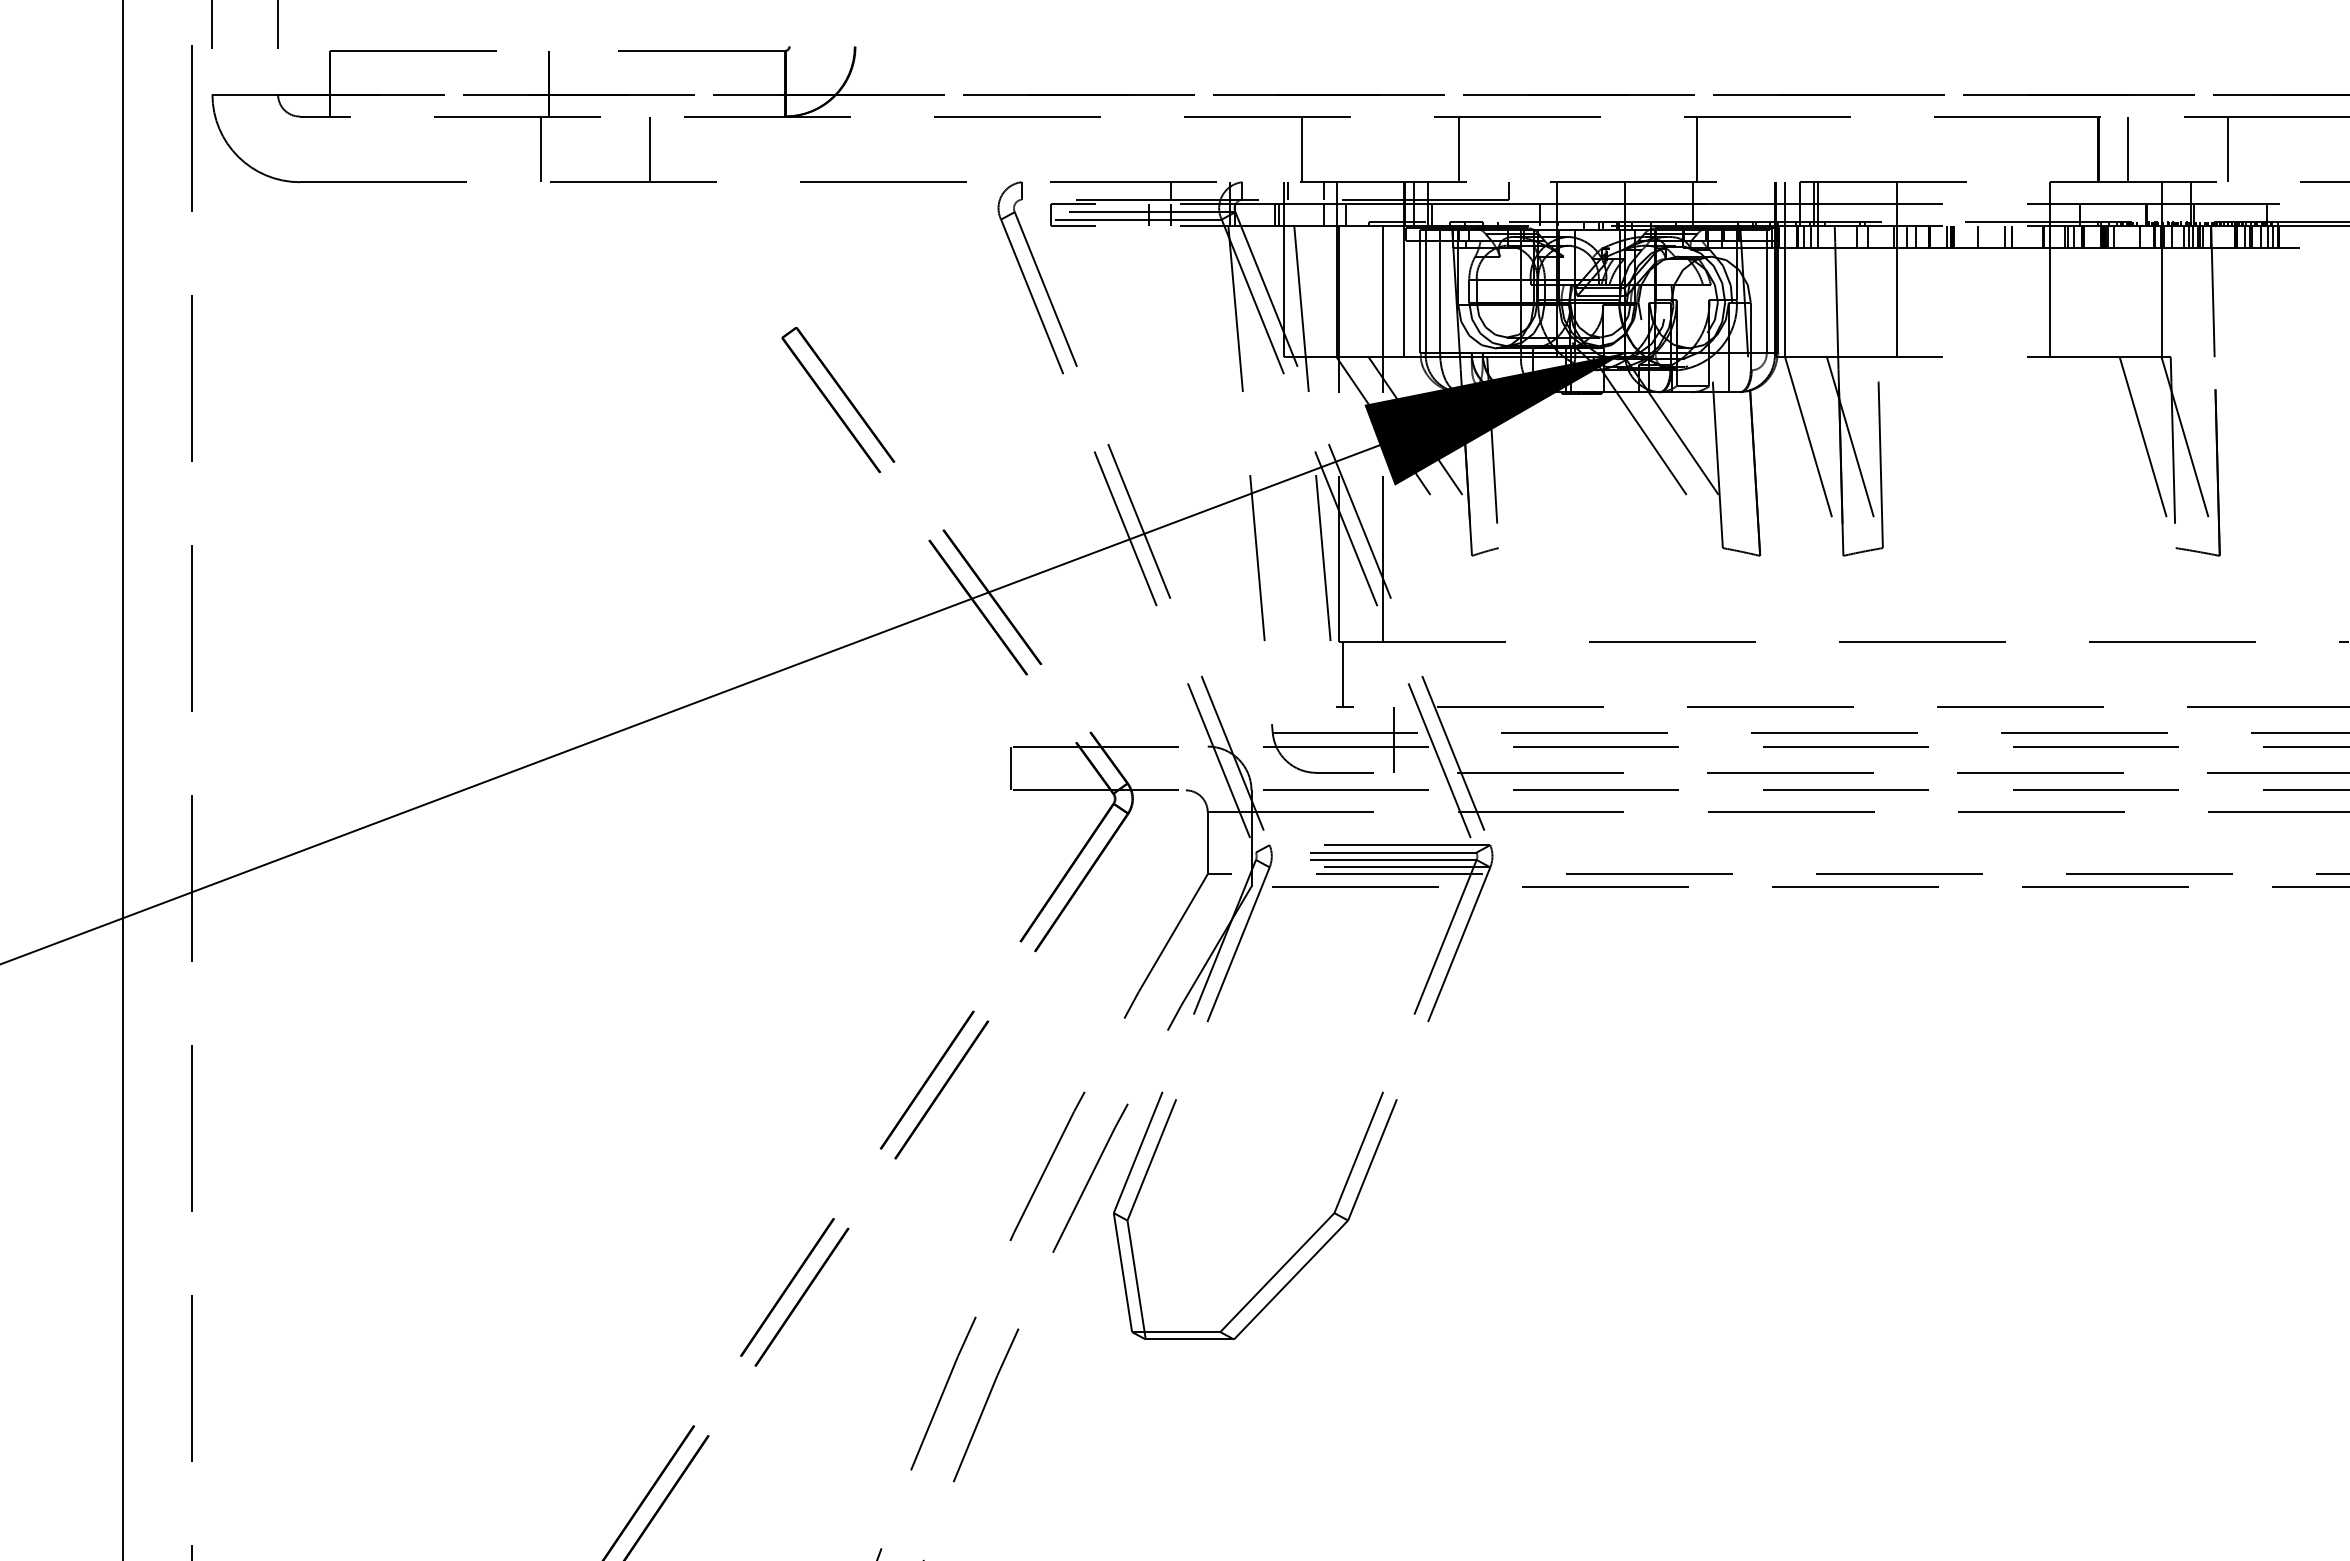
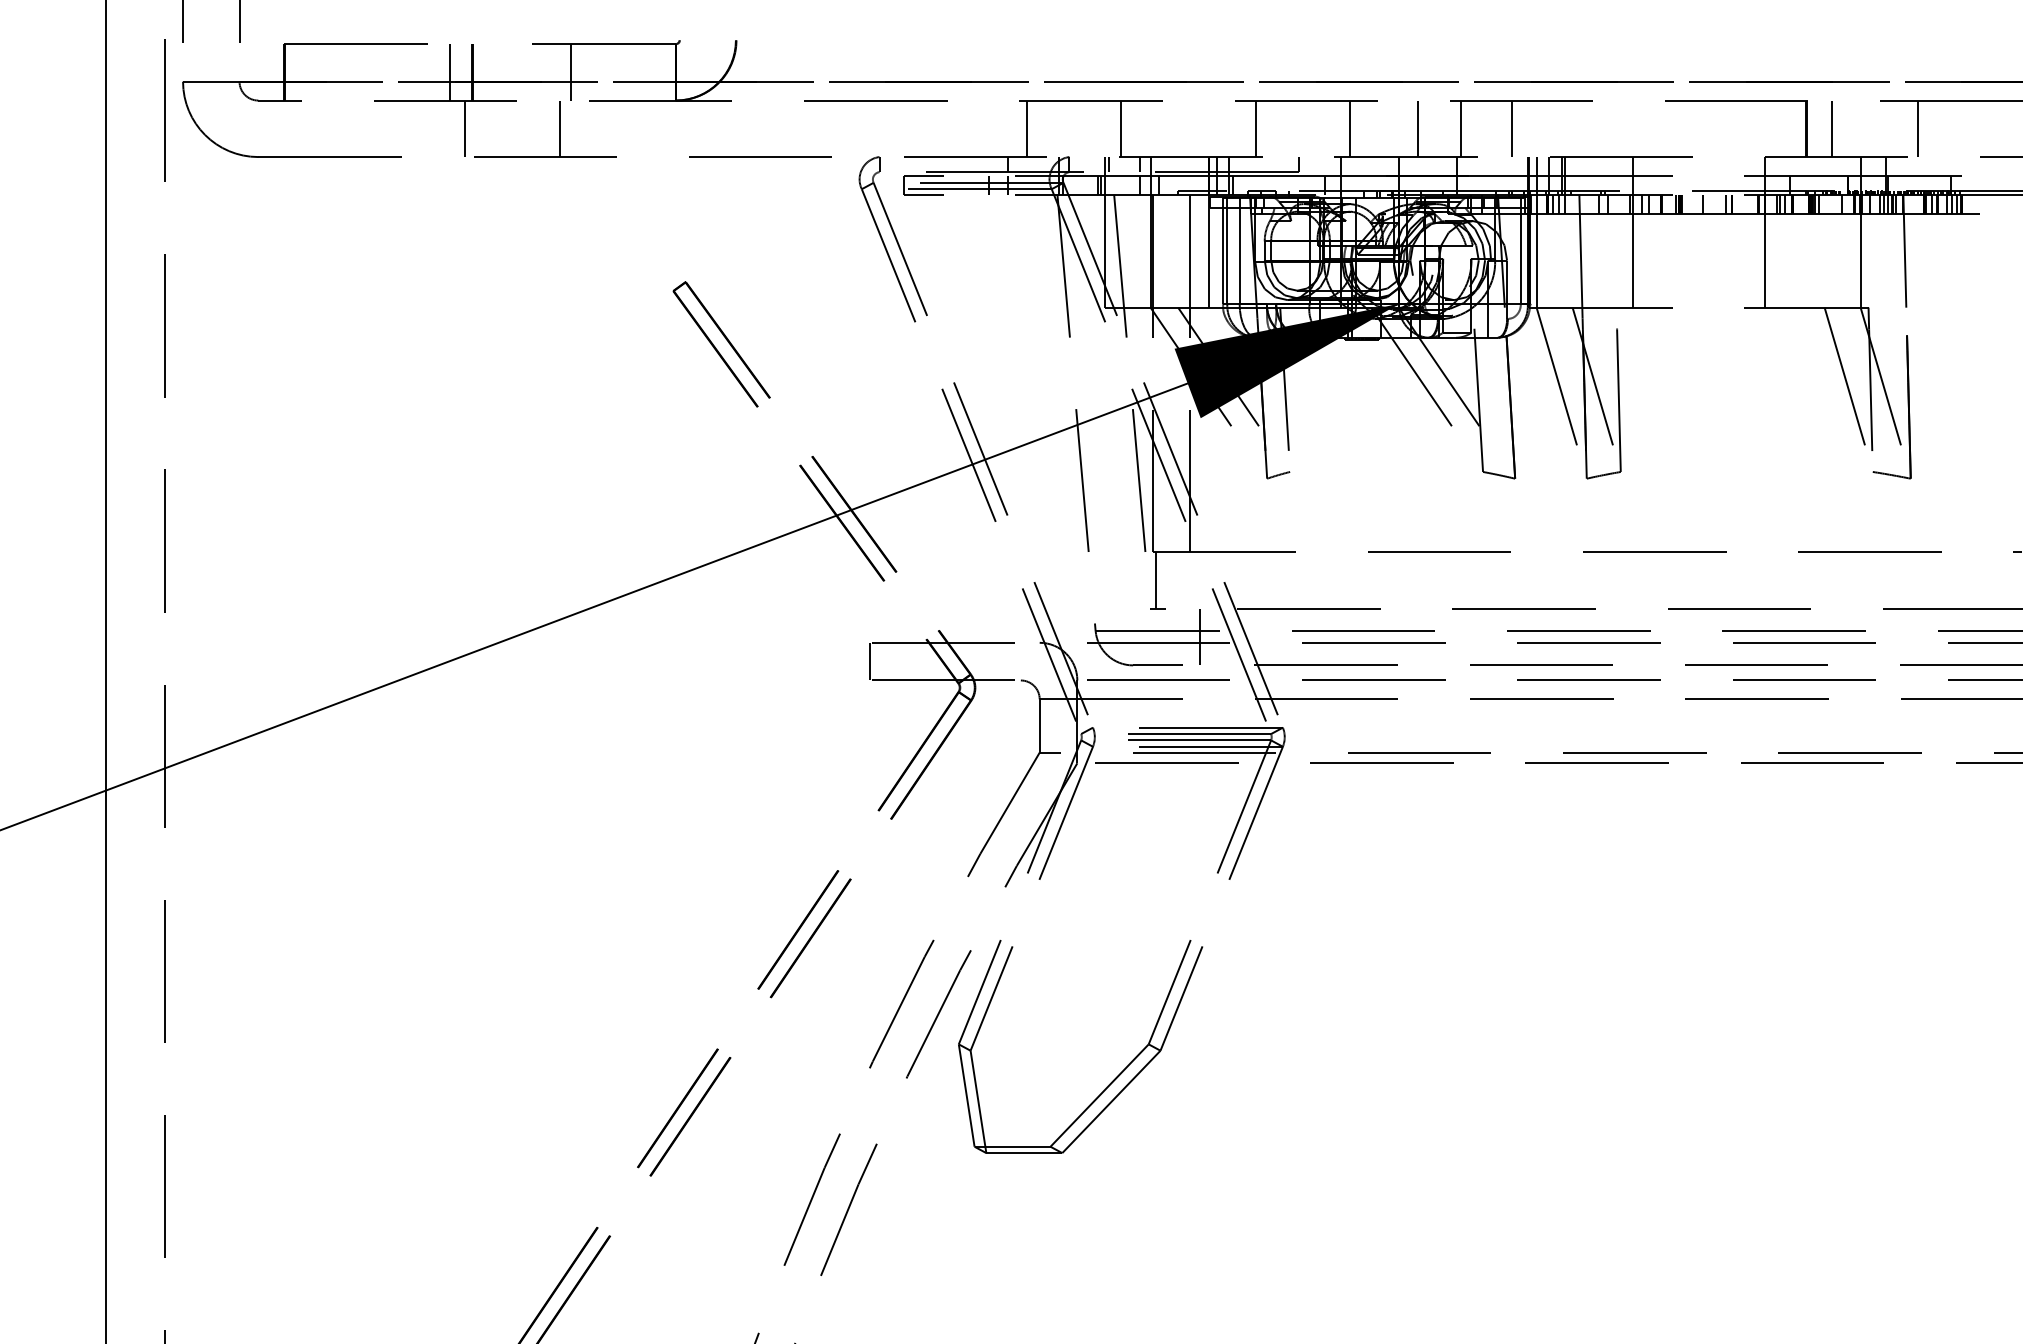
line: (522, 83) -> (449, 72), added
line: (662, 83) -> (570, 72), added
line: (1192, 149) -> (1026, 128), added
line: (1568, 149) -> (1350, 128), added
line: (1647, 149) -> (1418, 128), added
line: (1756, 149) -> (1511, 128), added

